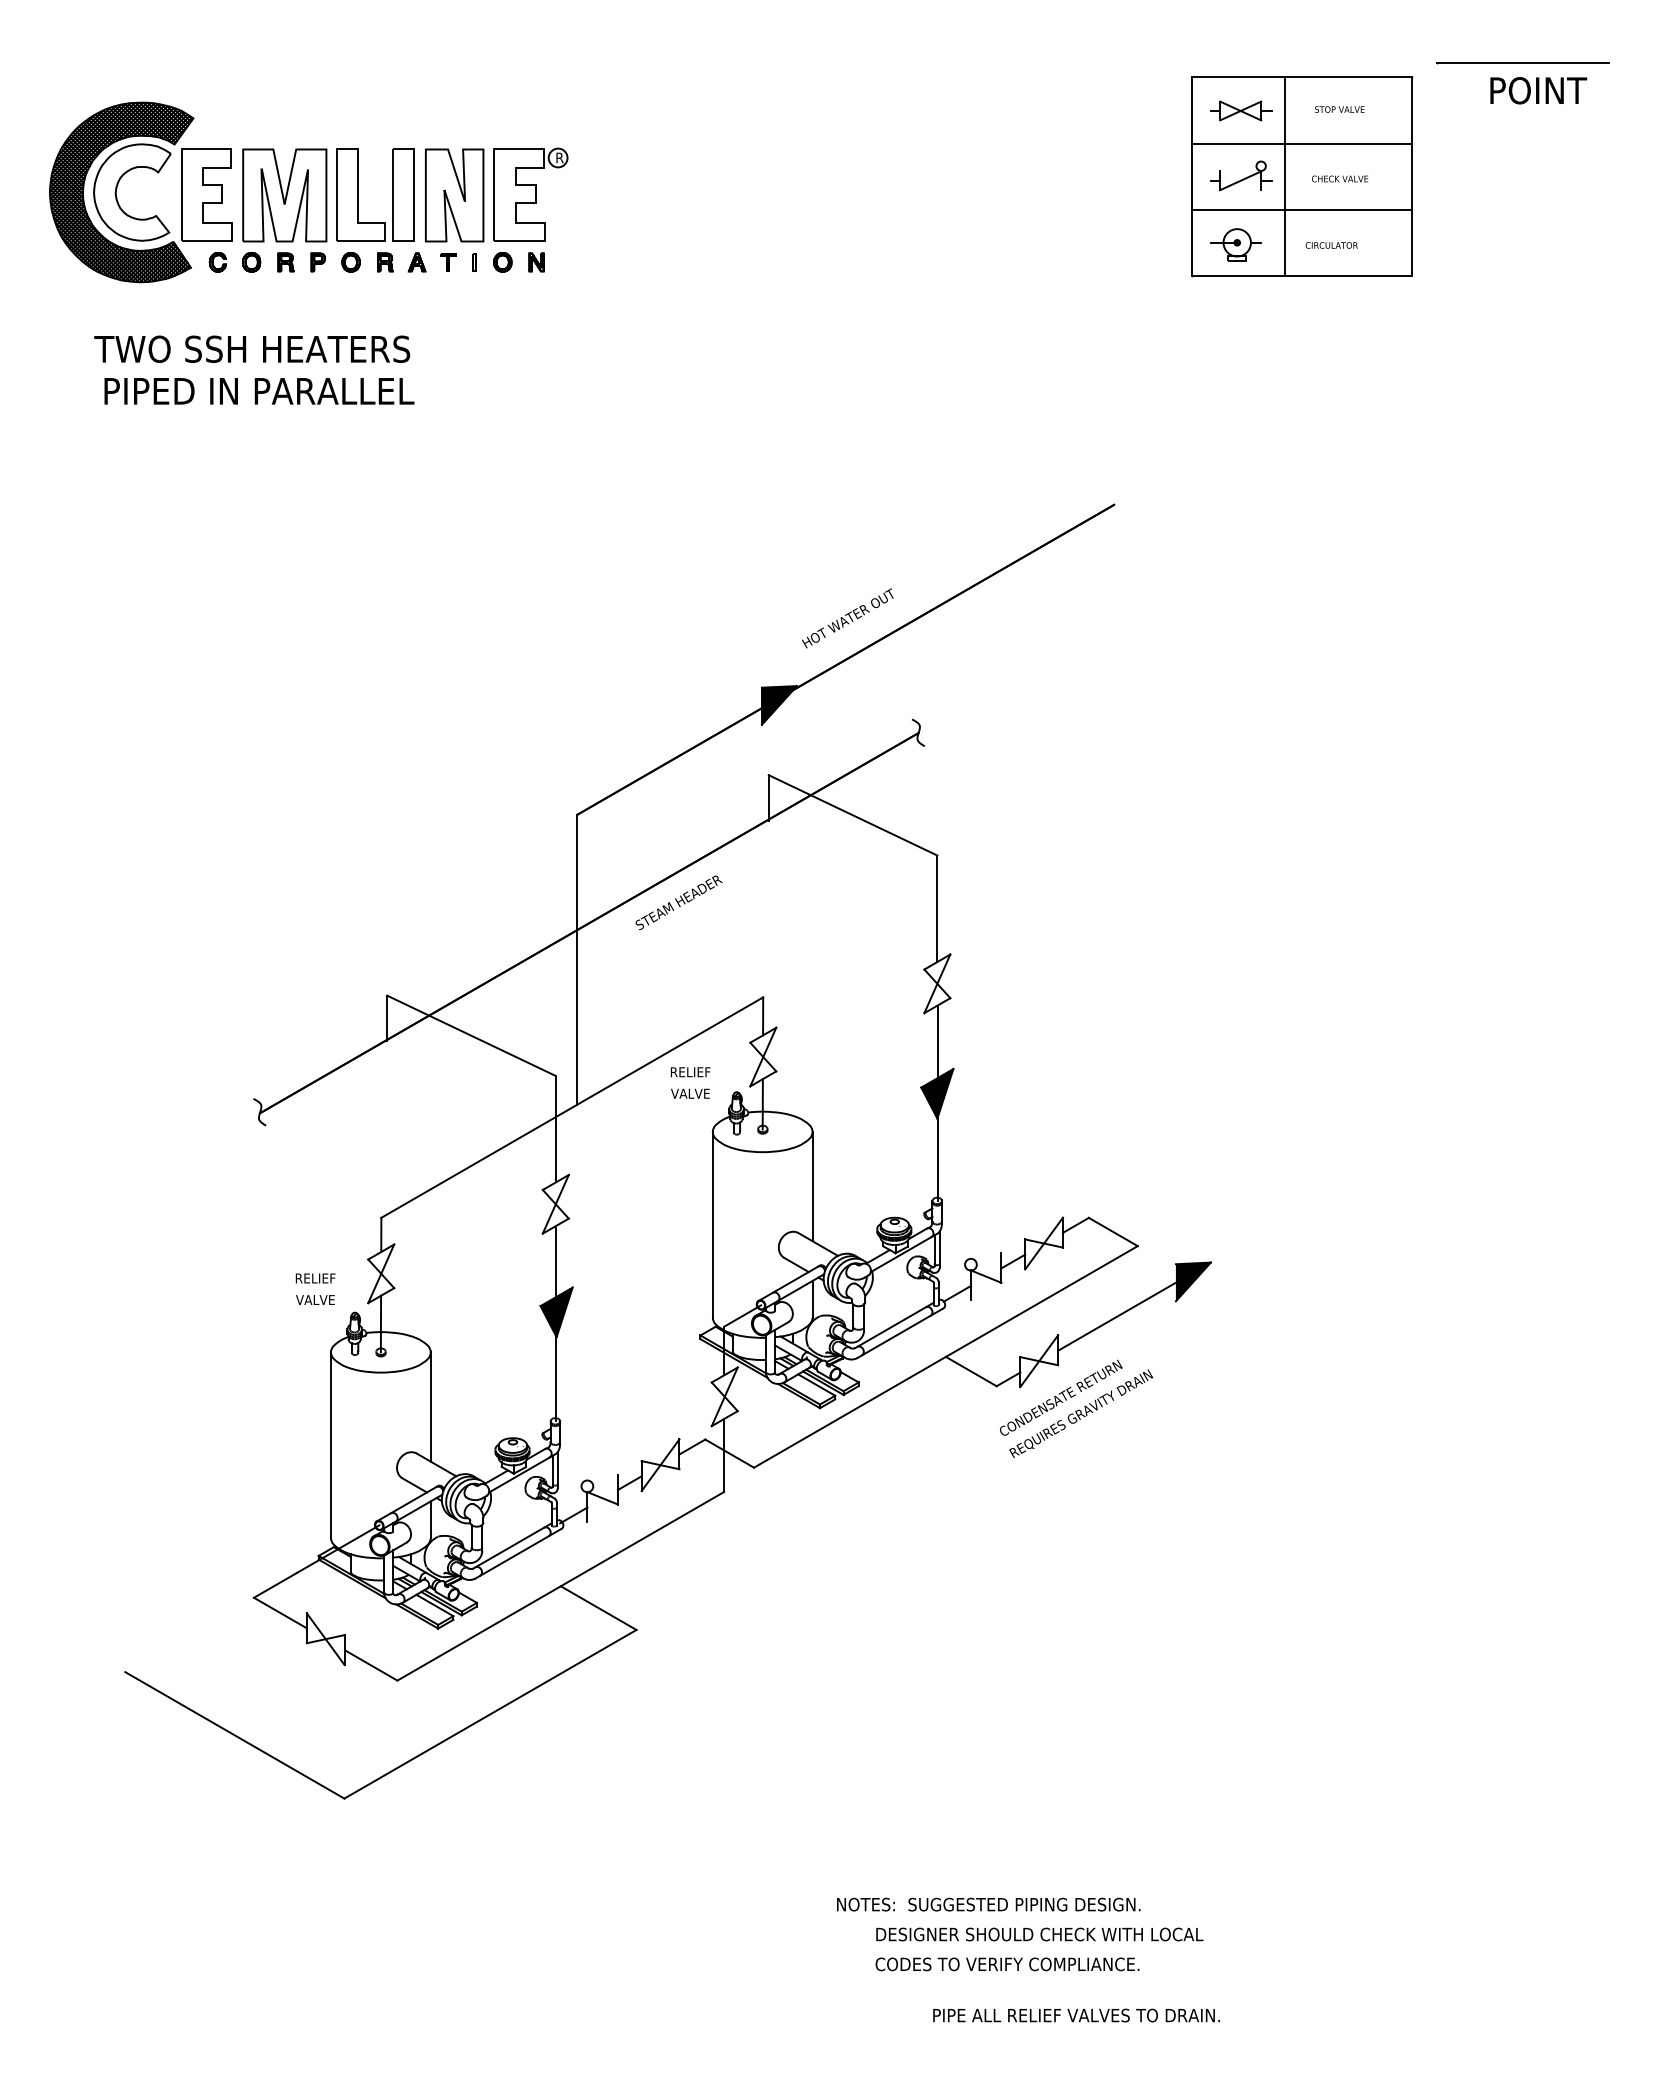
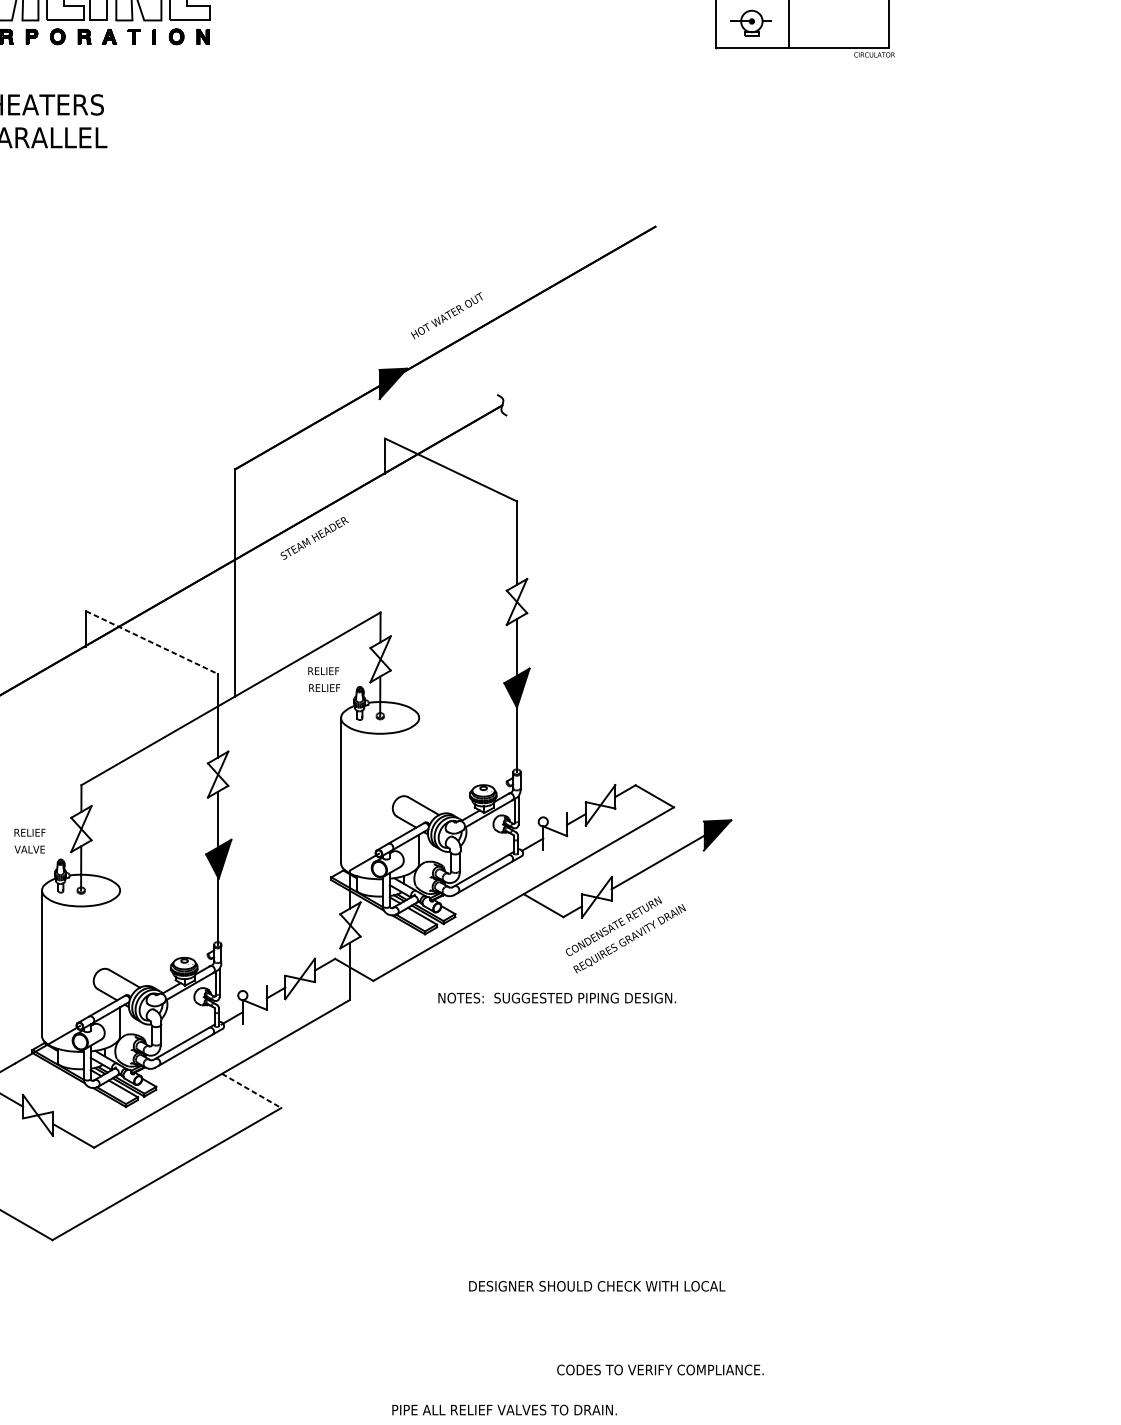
text: (1331, 245) -> (874, 54), moved
line: (472, 1036) -> (152, 643), solid -> dashed
text: (691, 1093) -> (324, 687), VALVE -> RELIEF
line: (812, 1186) -> (419, 760), removed
line: (430, 1406) -> (119, 933), removed
line: (598, 1608) -> (251, 1091), solid -> dashed
text: (988, 1904) -> (557, 998), moved
text: (1039, 1934) -> (596, 1286), moved
text: (1007, 1964) -> (660, 1370), moved
text: (1076, 2015) -> (504, 1410), moved

